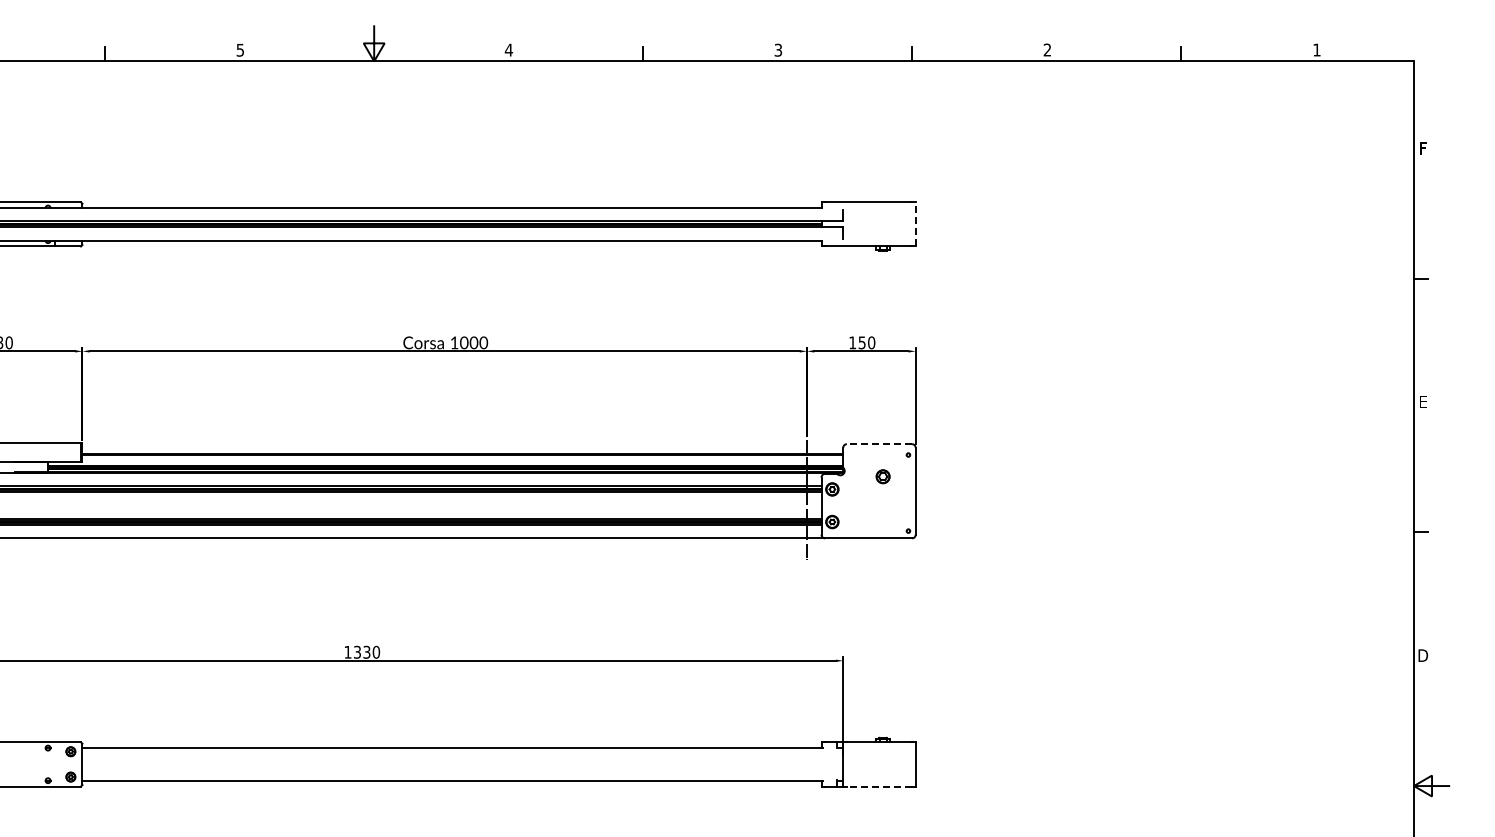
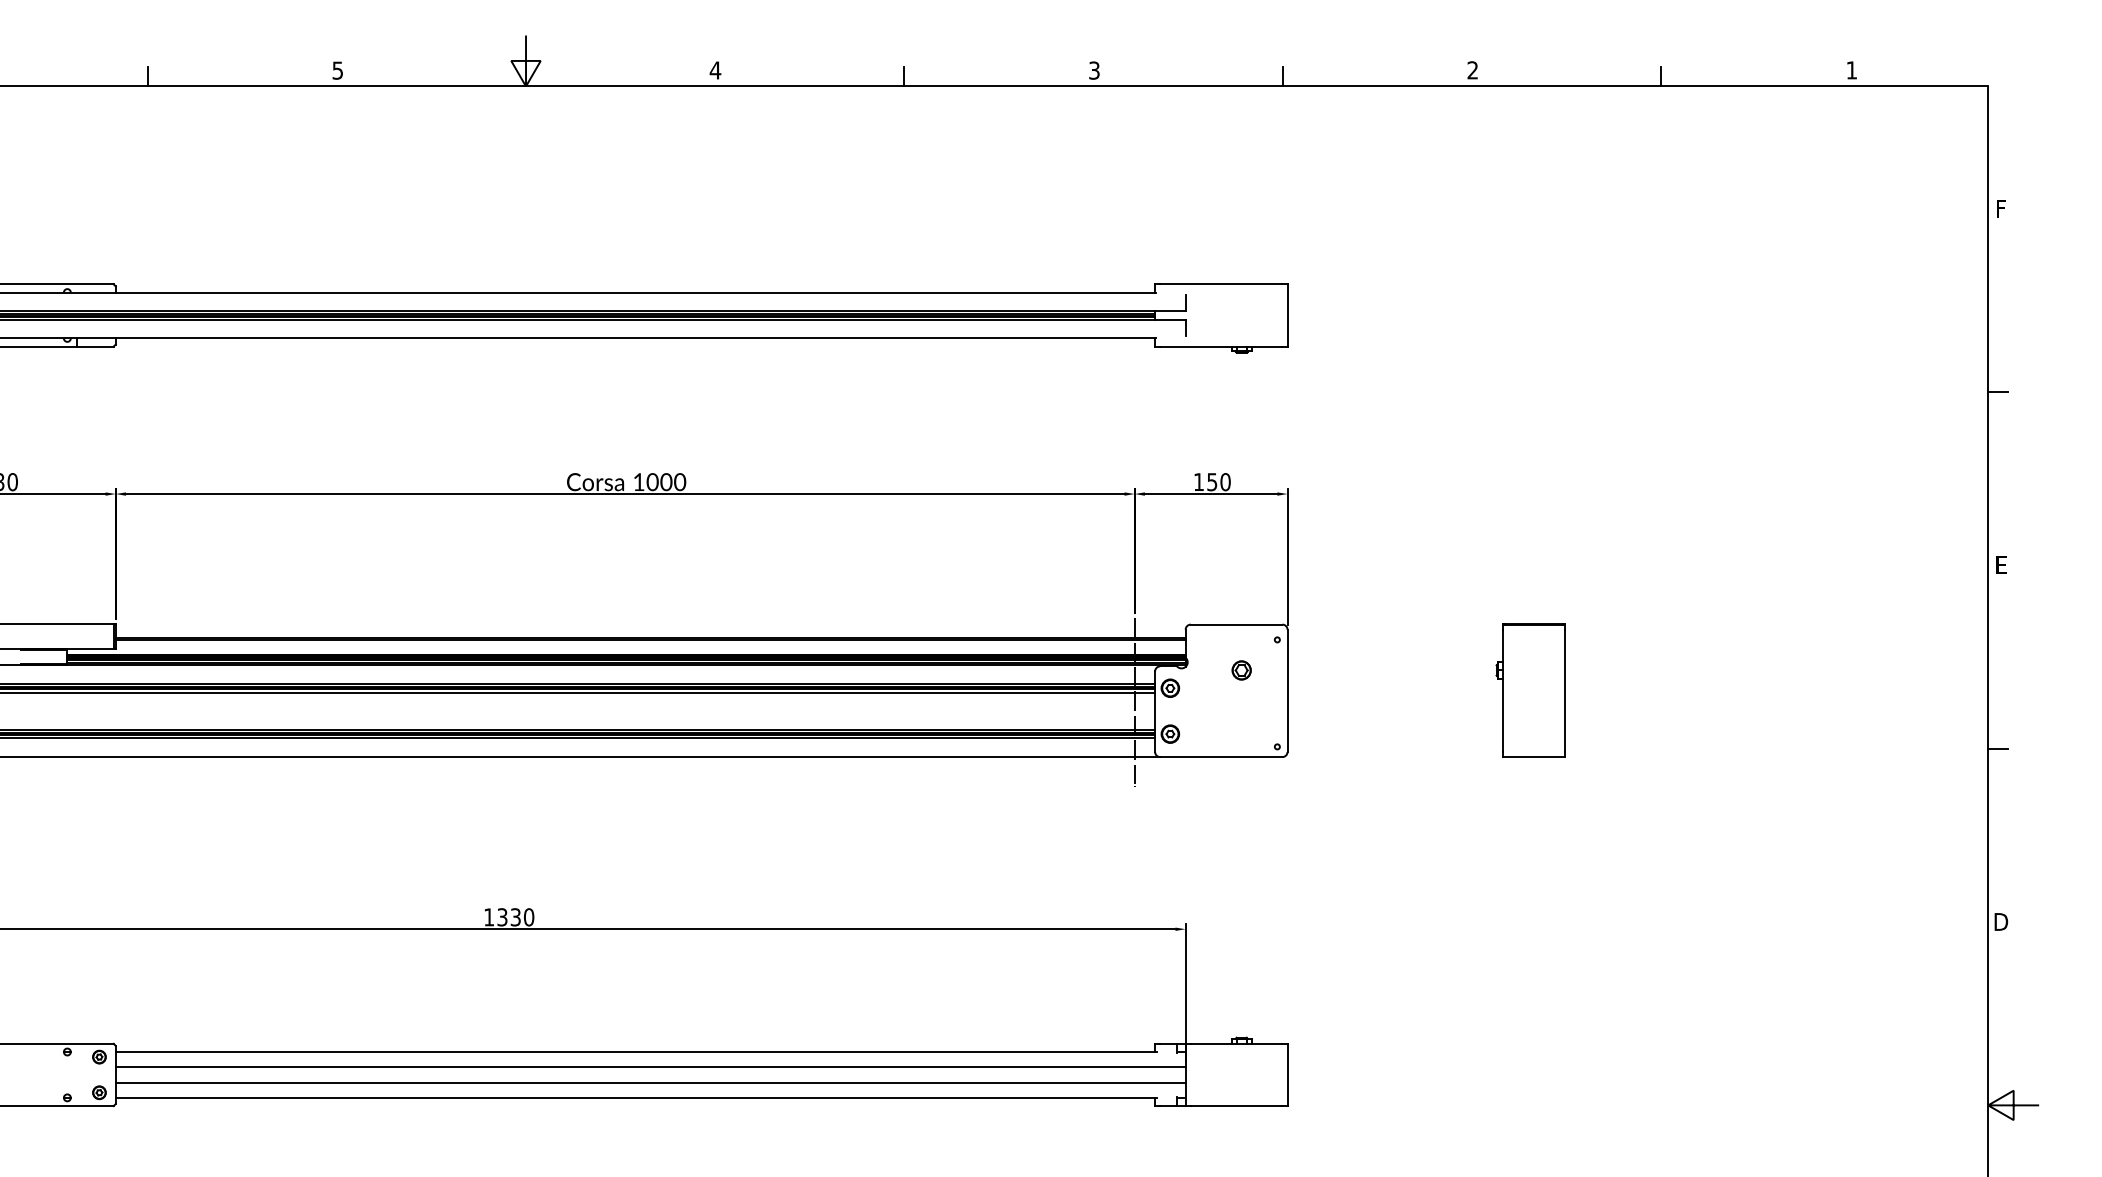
line: (915, 223) -> (1287, 314), dashed -> solid
line: (879, 444) -> (1236, 625), dashed -> solid
part: (1088, 490) -> (1530, 689), added
line: (462, 758) -> (650, 1066), added
line: (462, 770) -> (650, 1083), added
line: (879, 786) -> (1236, 1106), dashed -> solid

